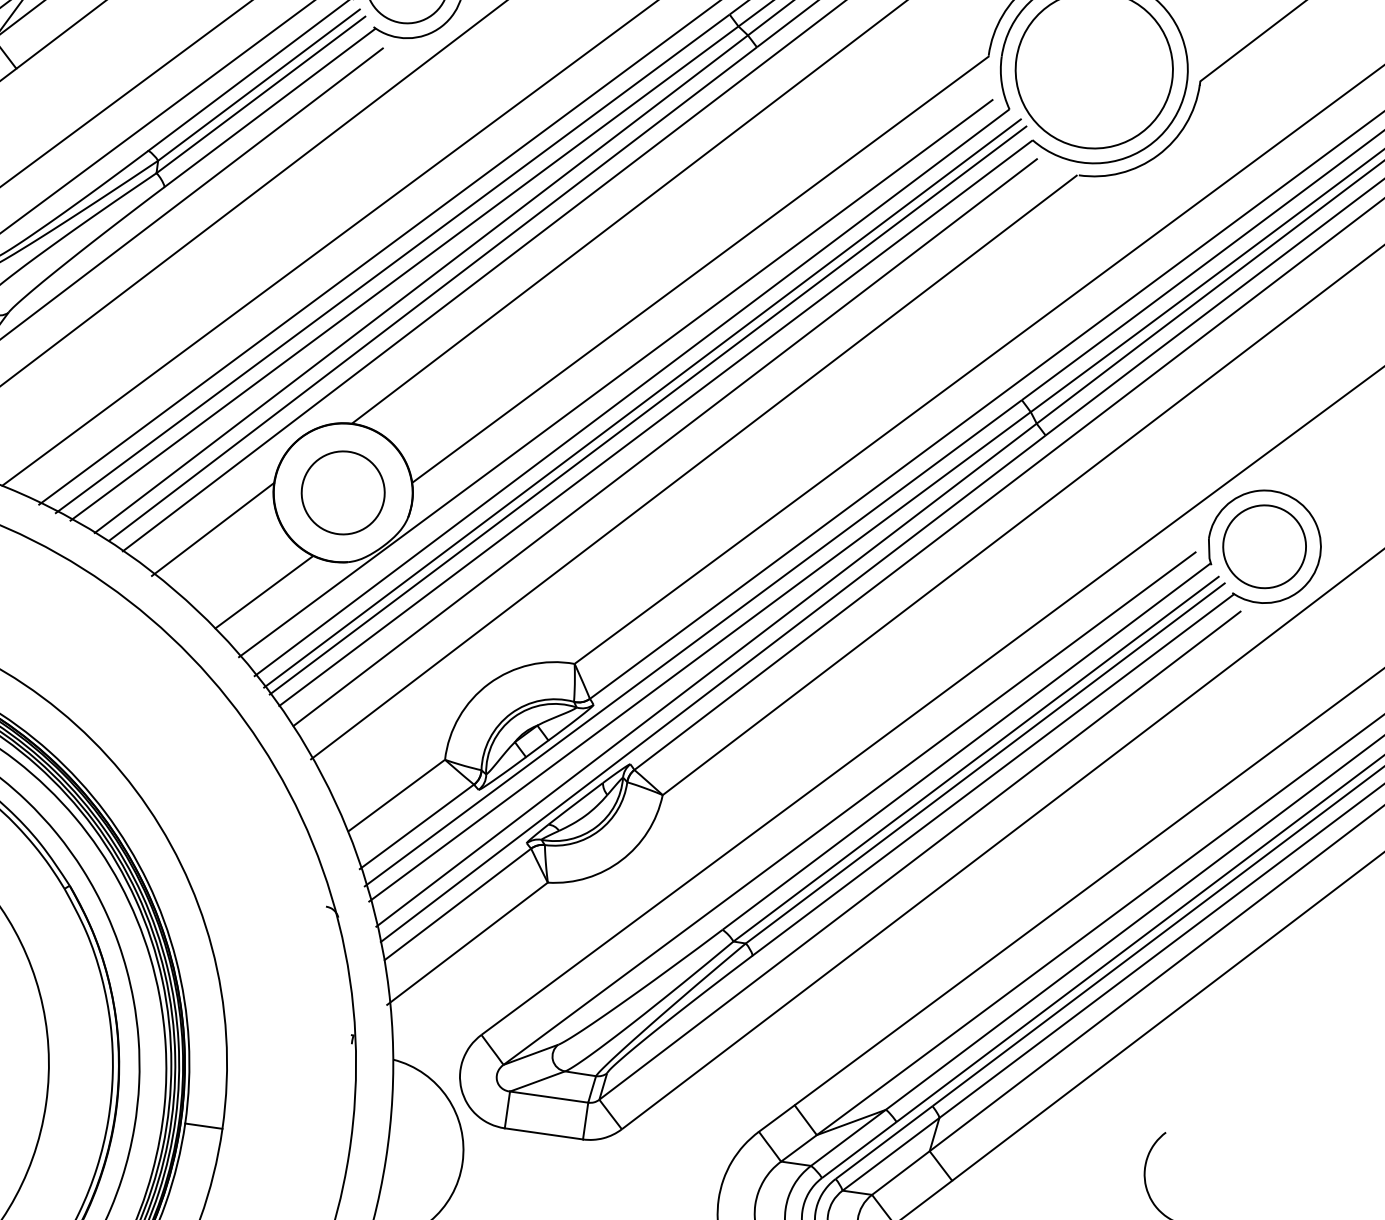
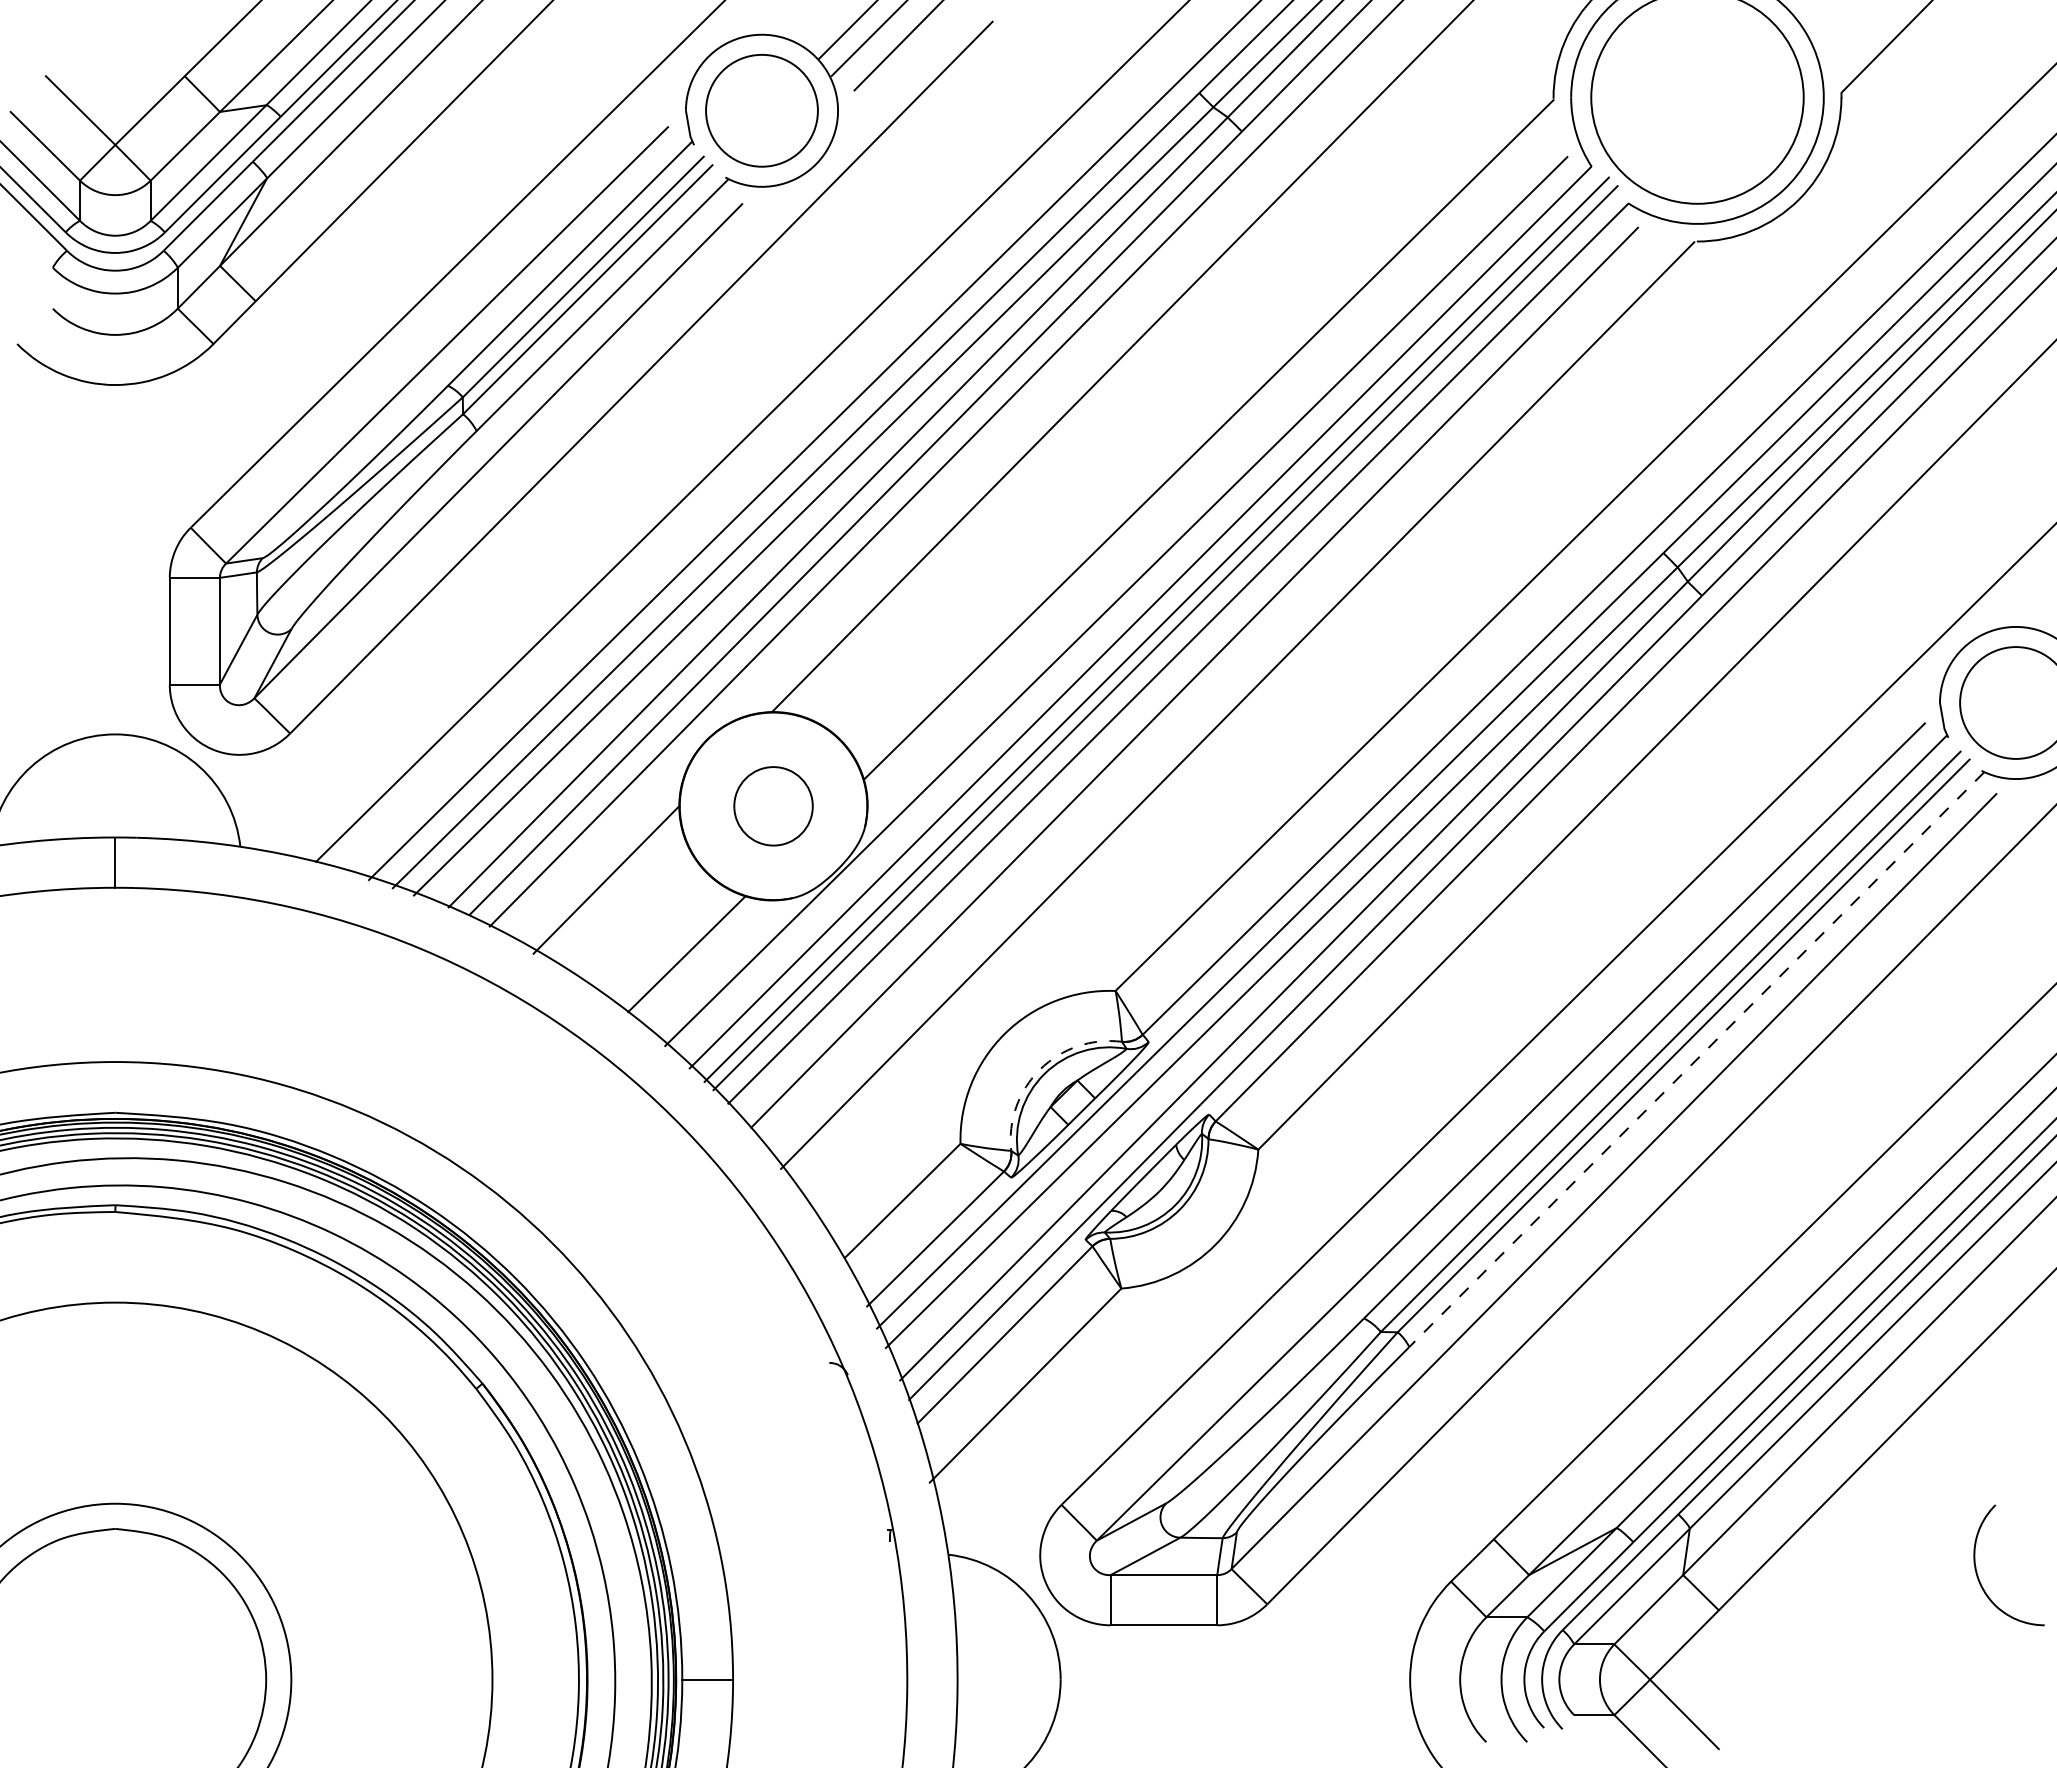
circle: (343, 493) -> (773, 806), size x0.7
arc: (511, 713) -> (1040, 1069), solid -> dashed
line: (993, 775) -> (1696, 1060), solid -> dashed

